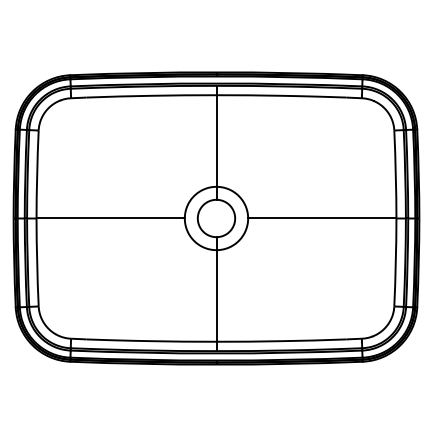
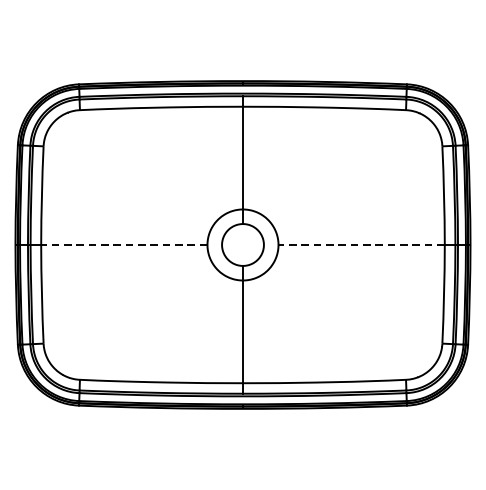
line: (110, 218) -> (124, 245), solid -> dashed
line: (321, 218) -> (360, 245), solid -> dashed

